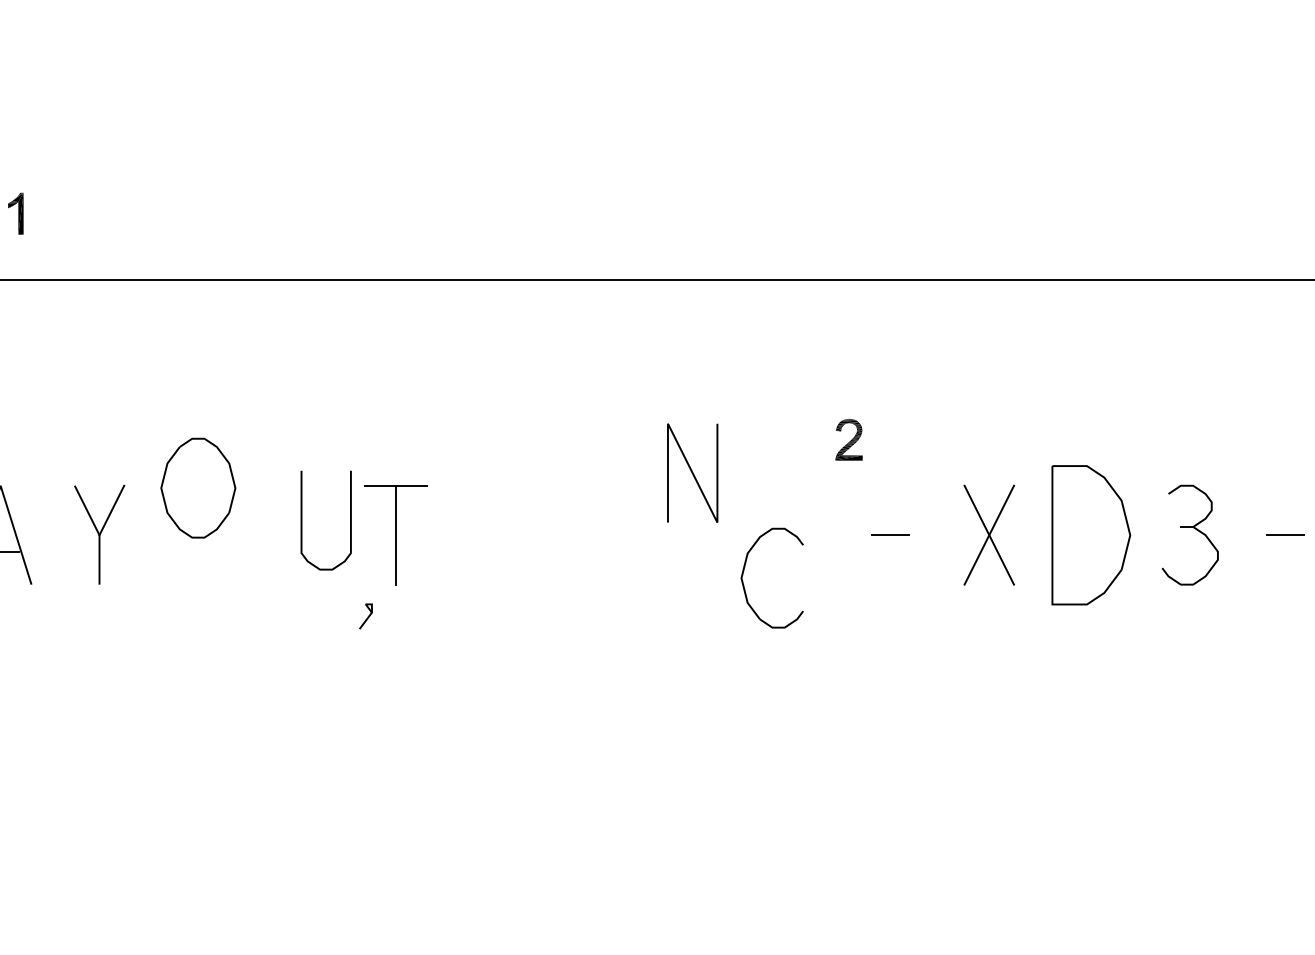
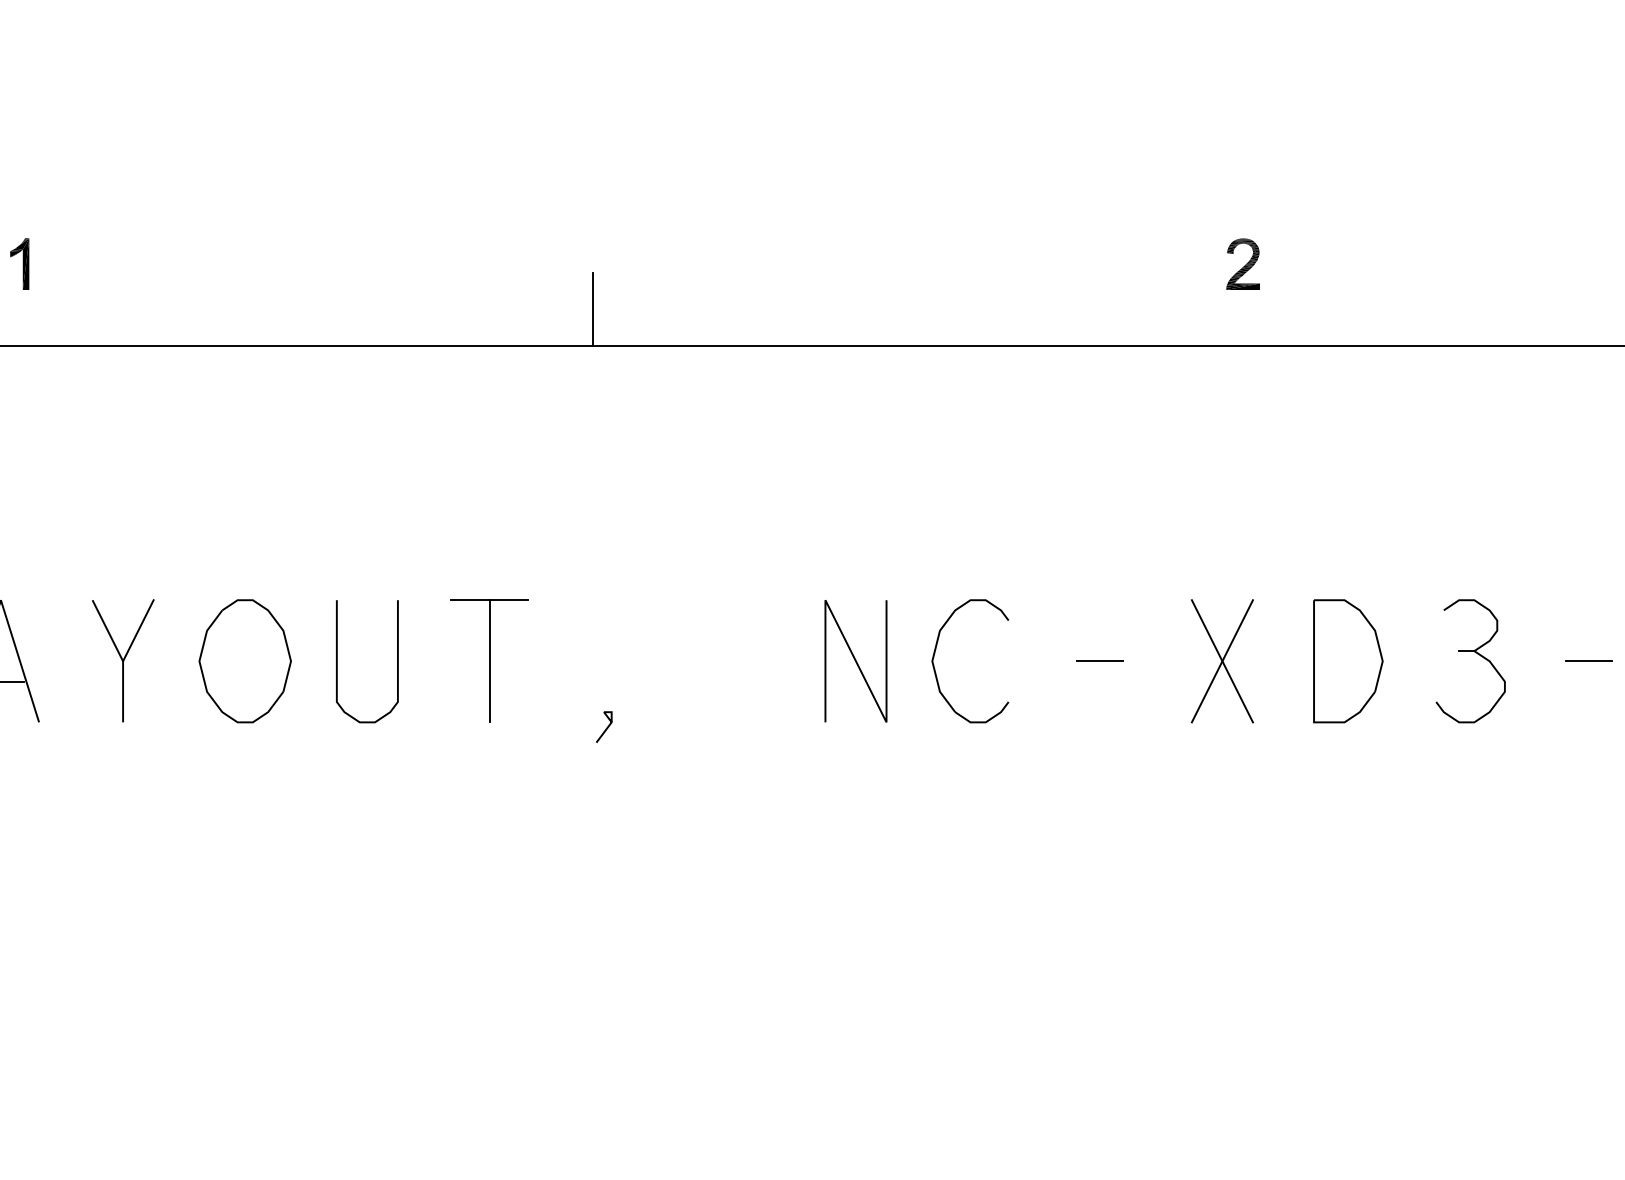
line: (480, 249) -> (593, 308), added
part: (848, 439) -> (1242, 263), moved
line: (692, 472) -> (855, 660), moved
part: (198, 487) -> (245, 660), moved
curve: (302, 520) -> (338, 661), moved
part: (1090, 534) -> (1347, 660), size x0.71
part: (744, 571) -> (936, 653), moved
line: (367, 616) -> (606, 727), moved

